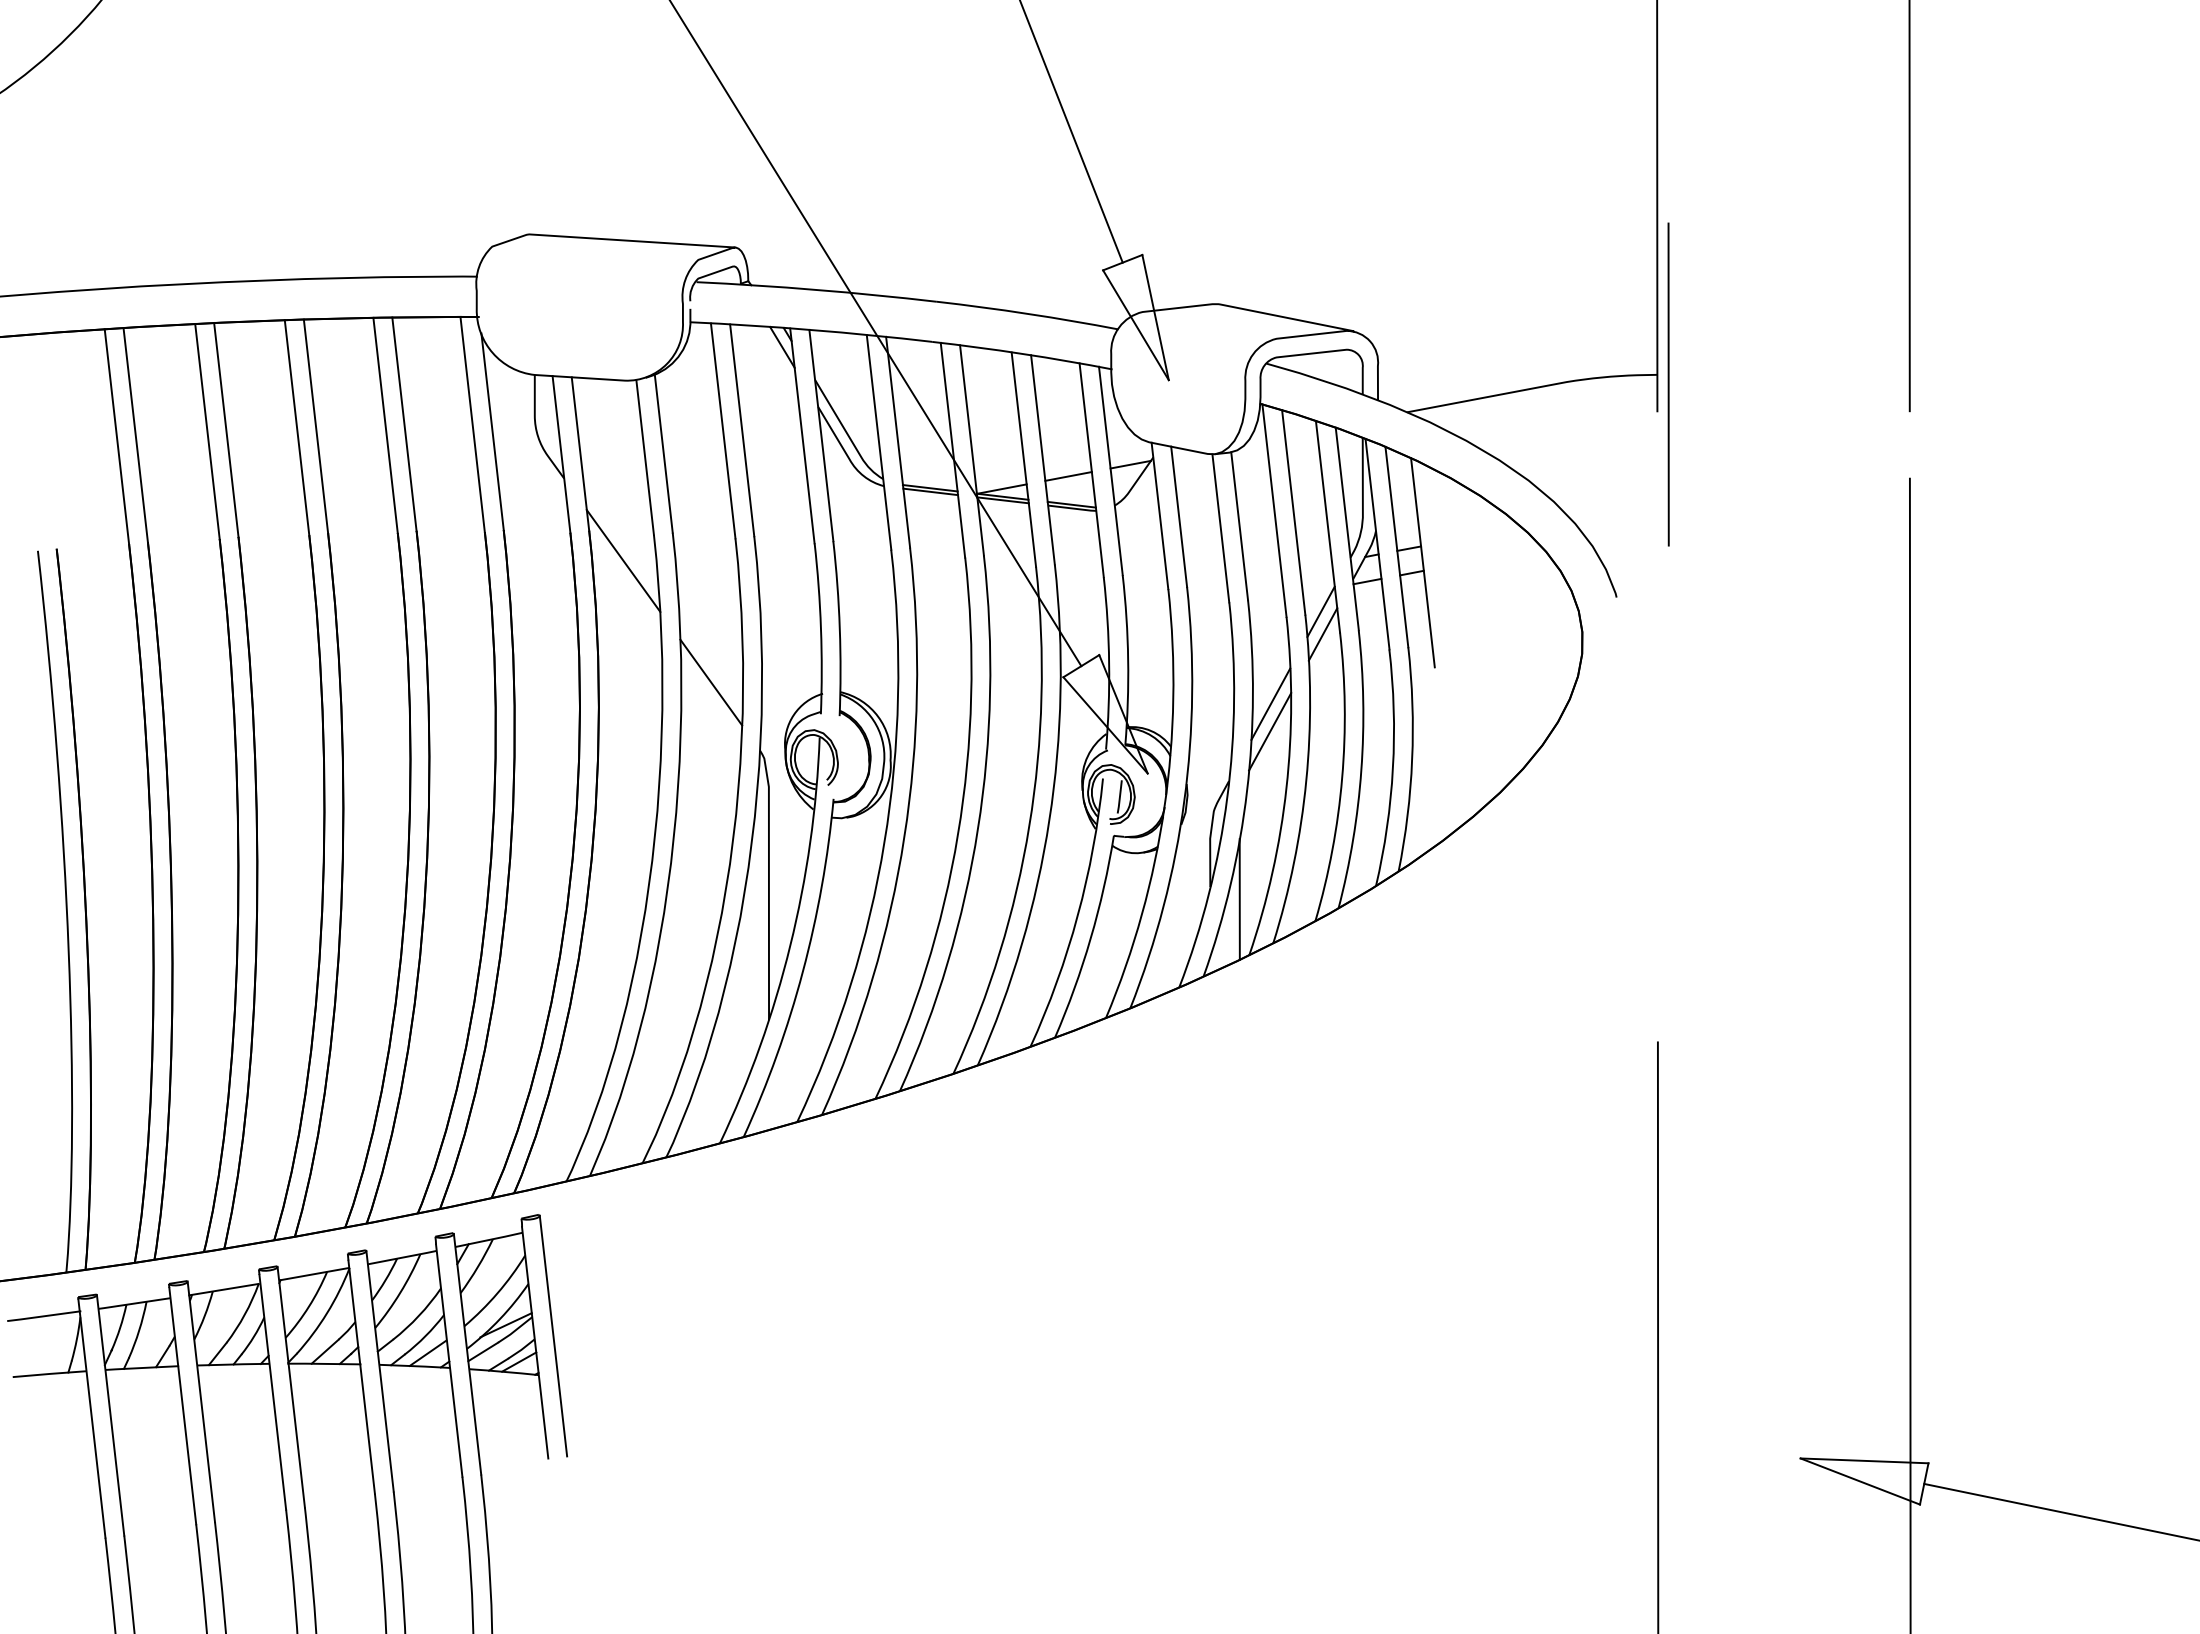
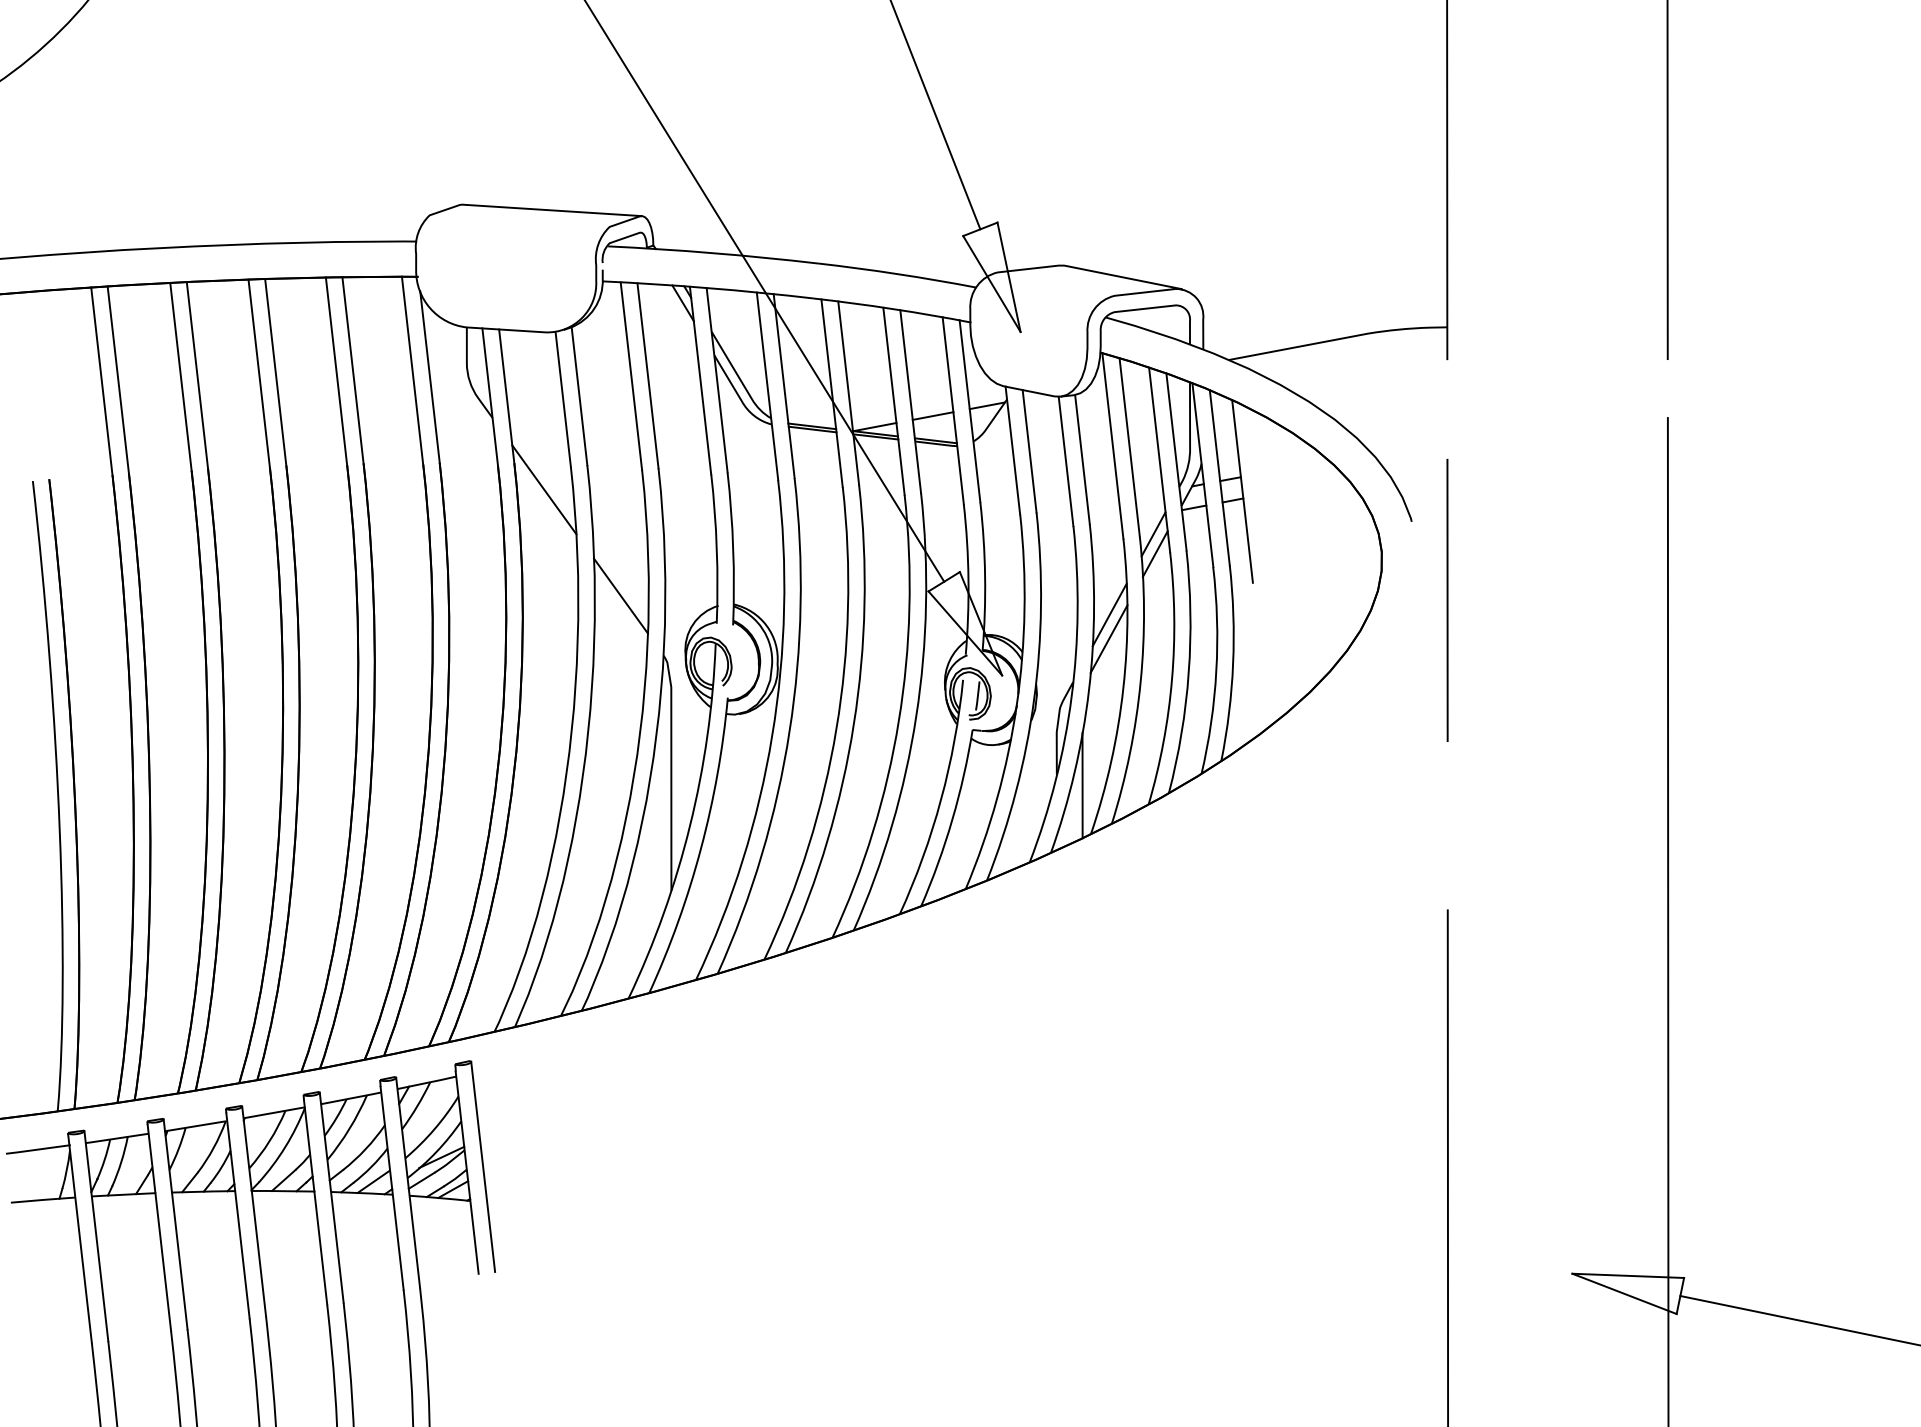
line: (1668, 384) -> (1447, 600), moved

